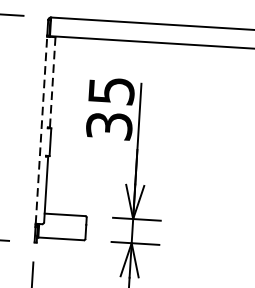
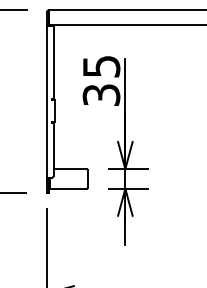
line: (52, 82) -> (53, 62), dashed -> solid
line: (41, 129) -> (46, 101), dashed -> solid

